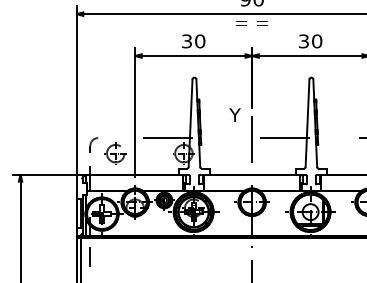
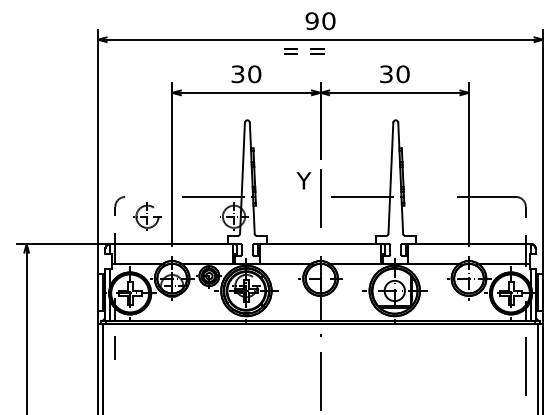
text: (252, 23) -> (304, 51), moved
text: (234, 114) -> (303, 180), moved

